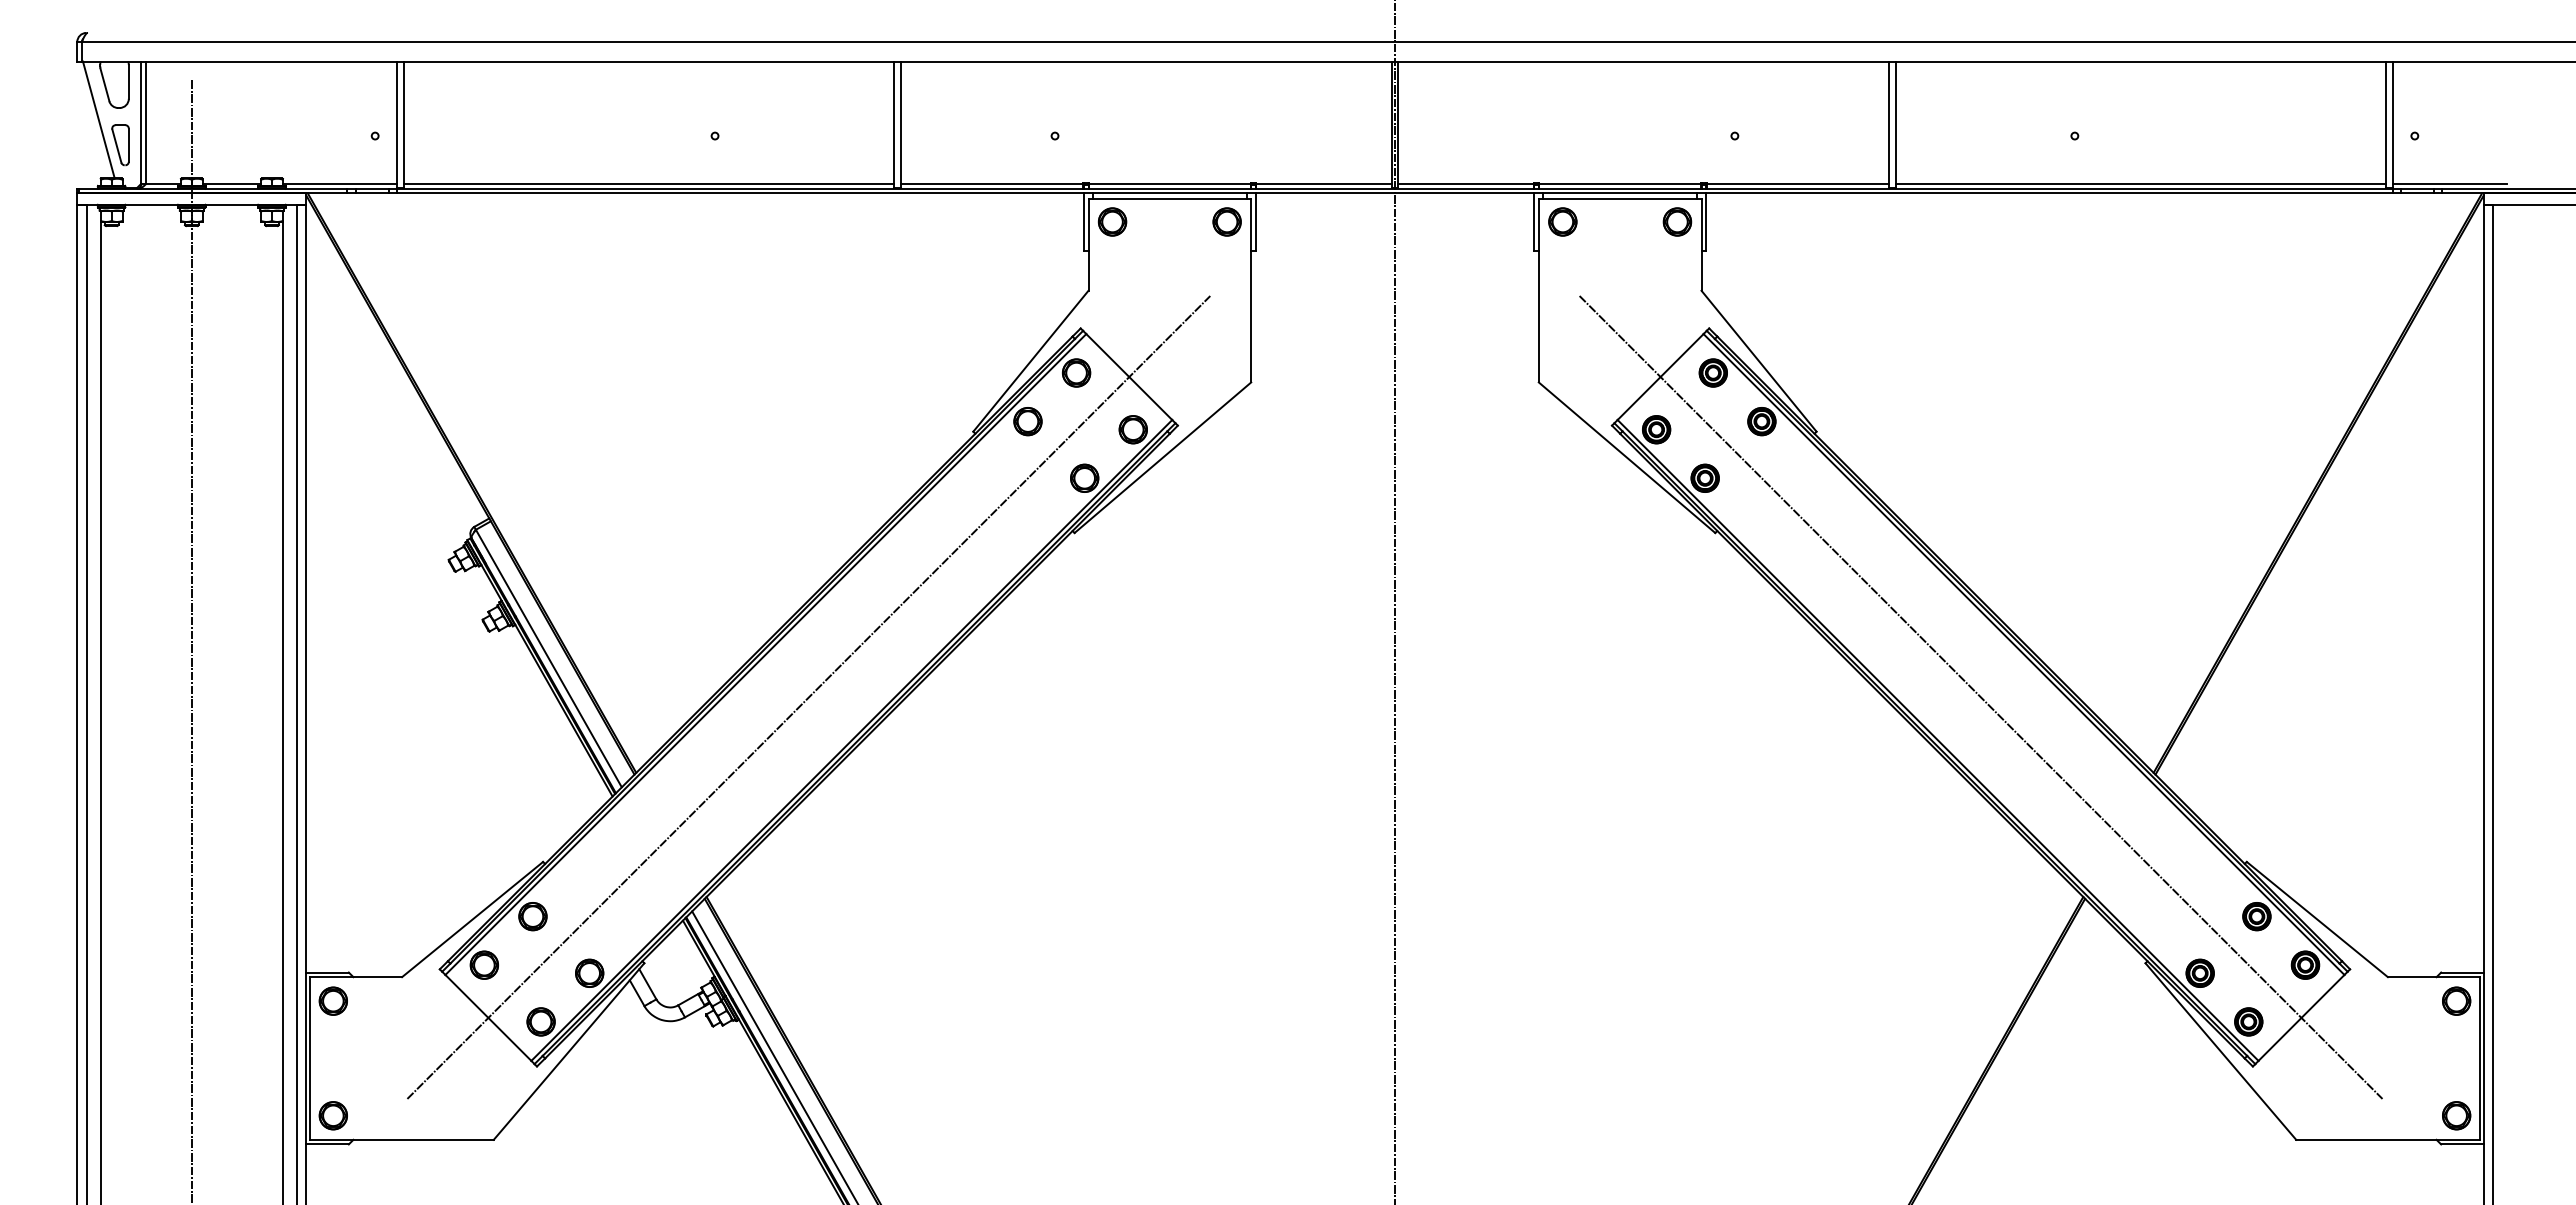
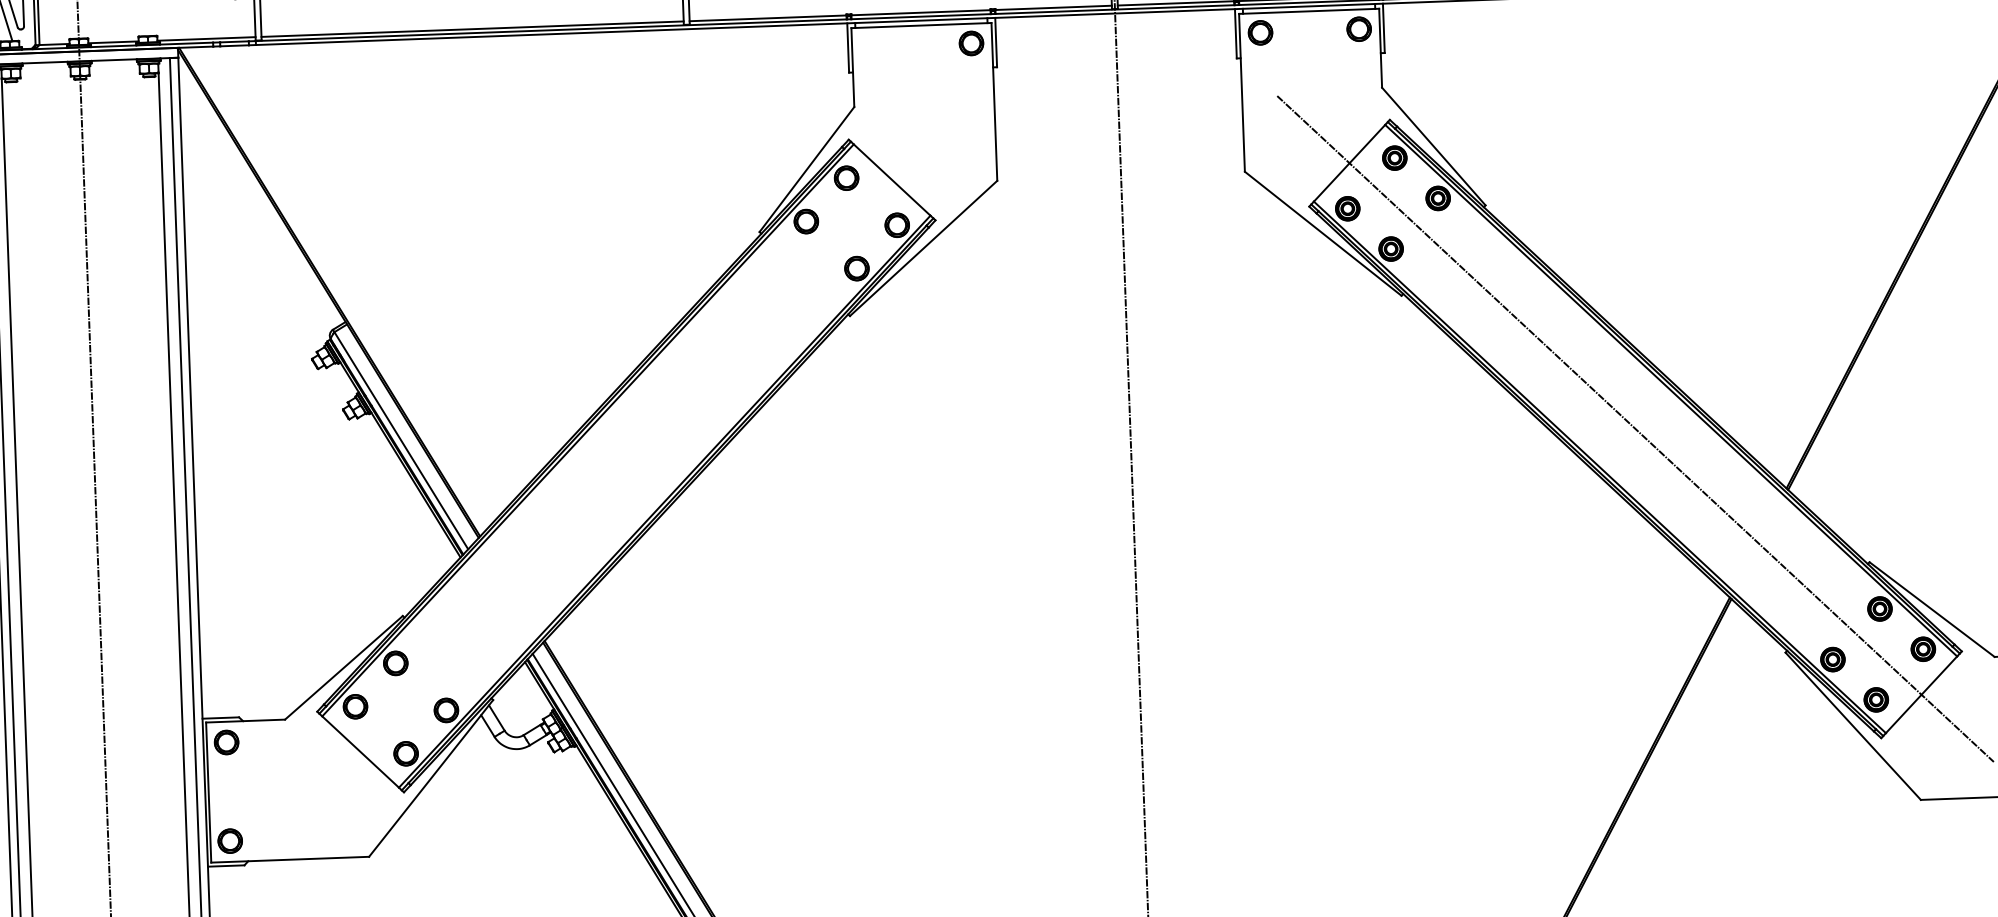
part: (1112, 221) -> (872, 46), removed
line: (808, 697) -> (626, 466), removed

